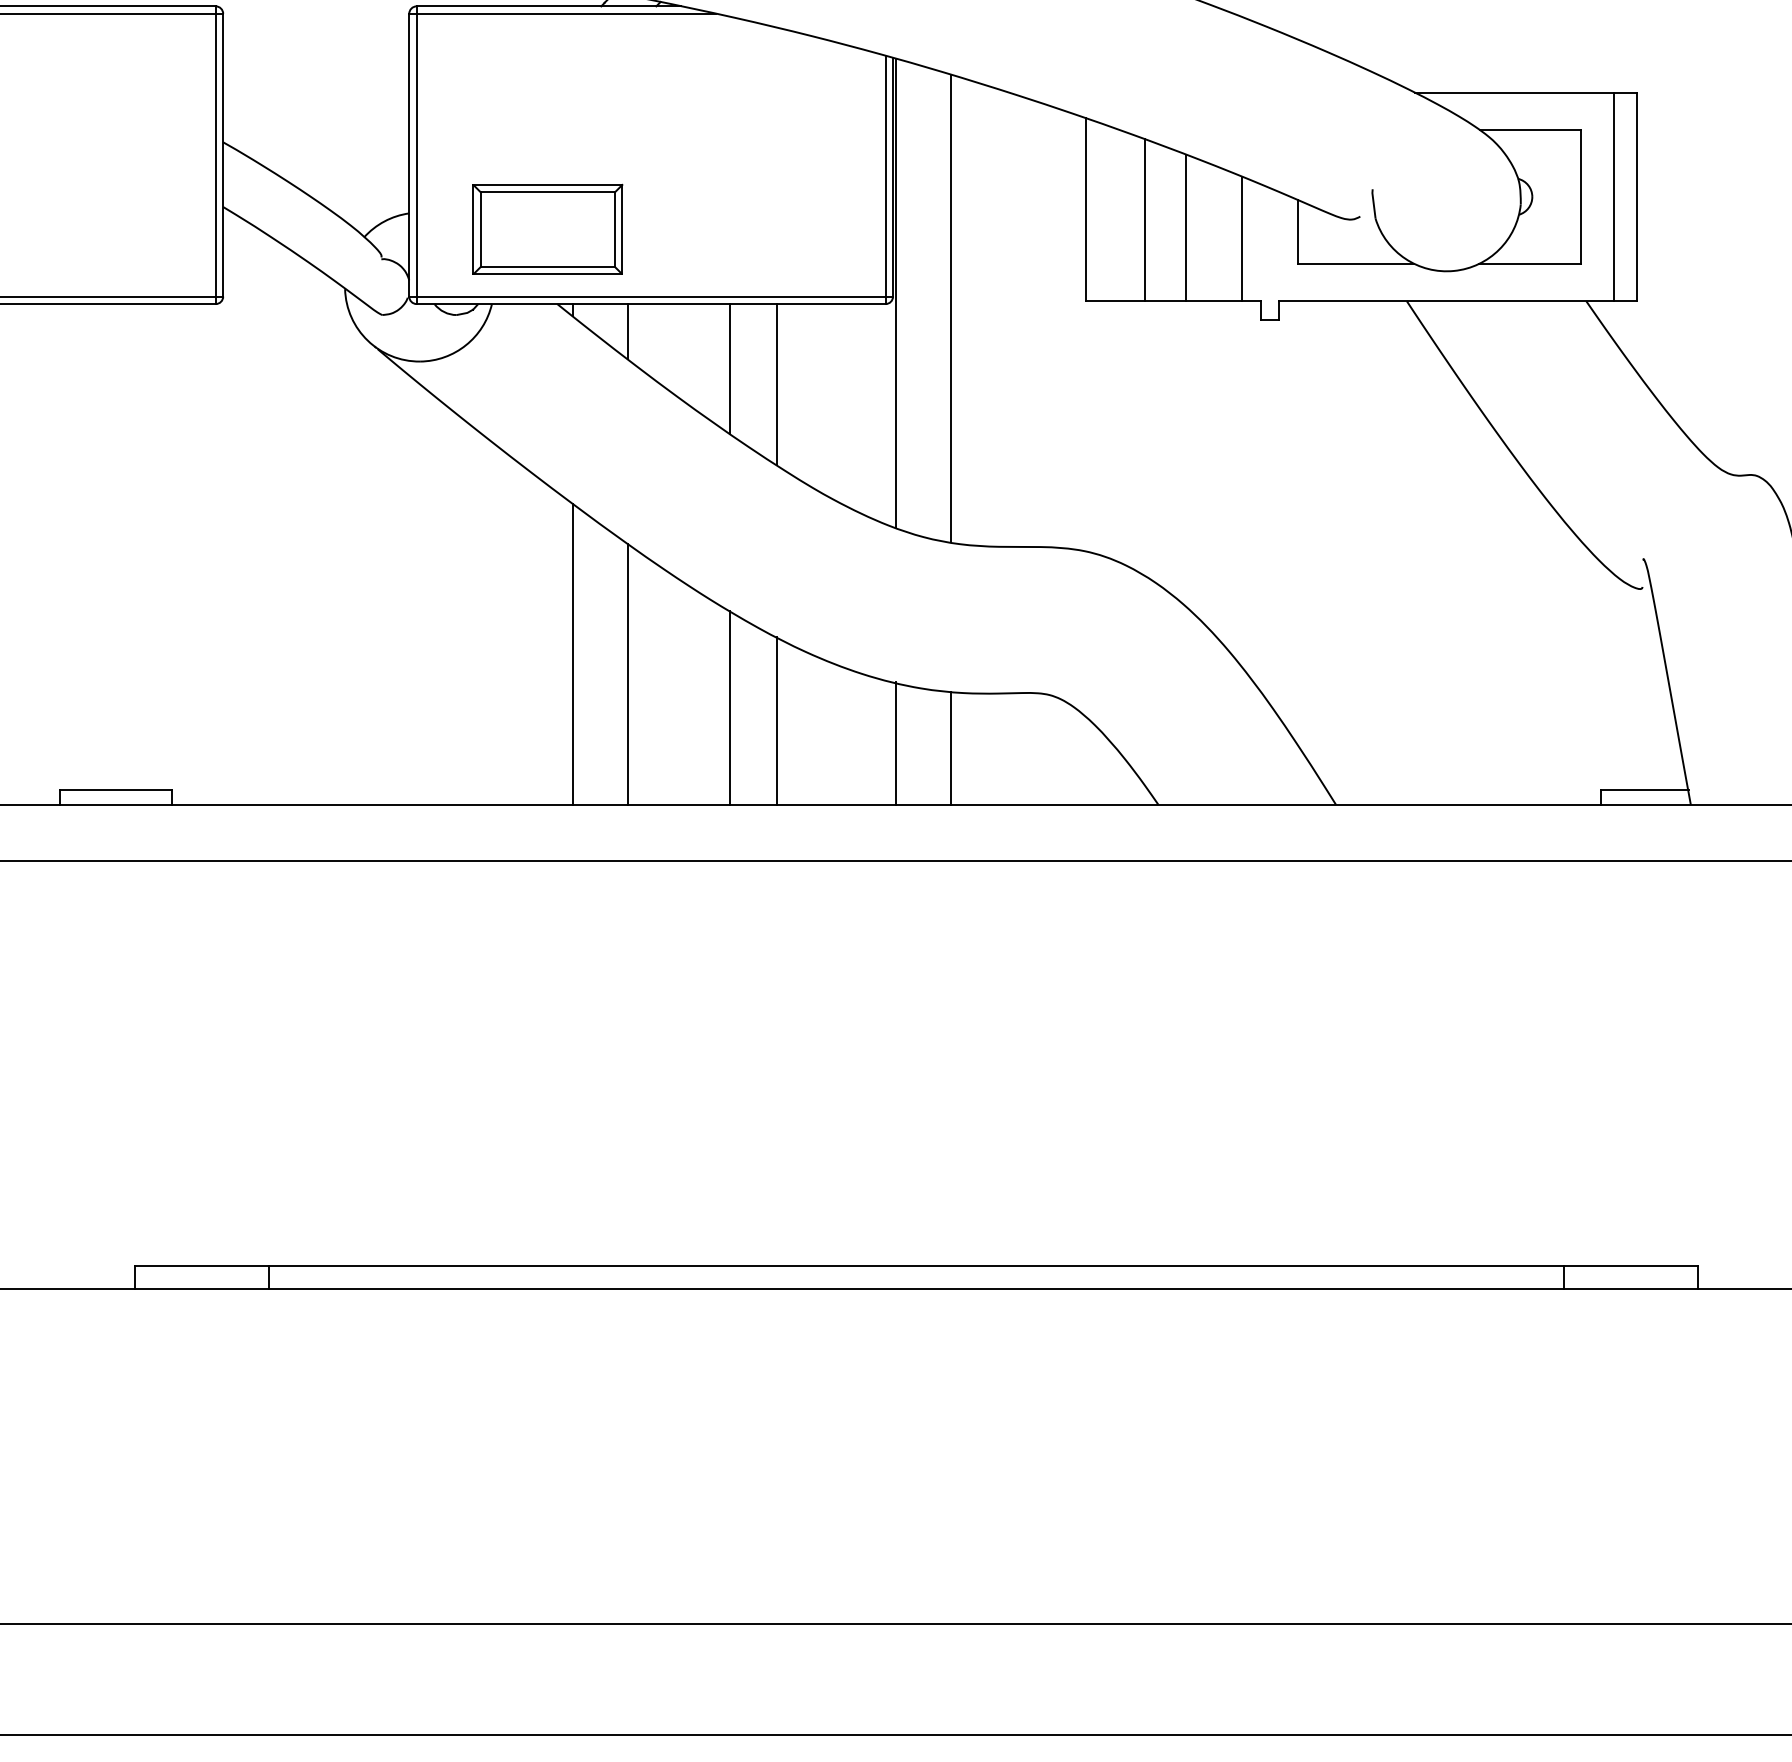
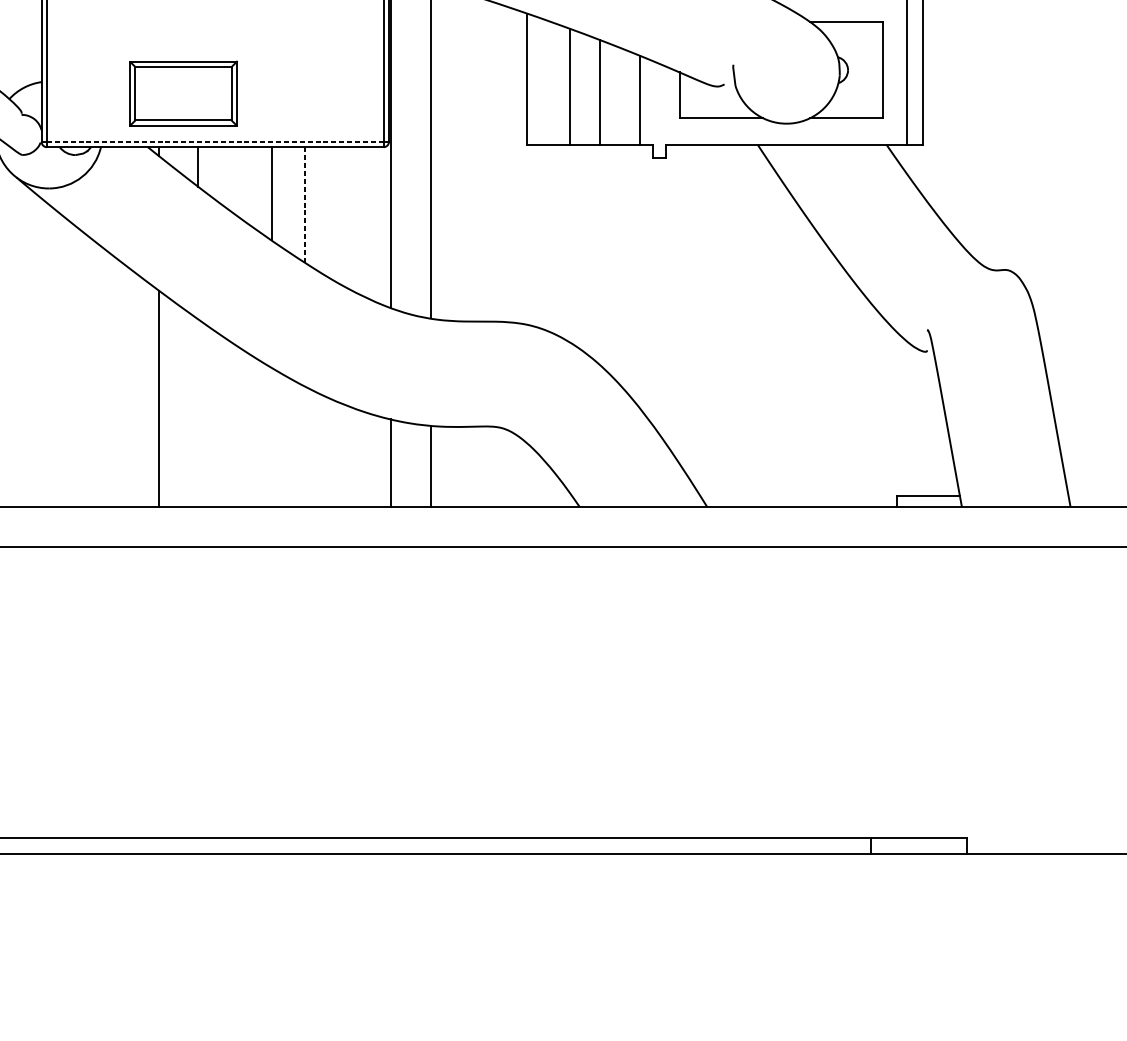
part: (547, 228) -> (183, 92), moved
line: (651, 296) -> (215, 141), solid -> dashed
line: (776, 384) -> (305, 204), solid -> dashed
line: (627, 673) -> (198, 412), removed
line: (729, 707) -> (271, 436), removed
line: (776, 720) -> (305, 446), removed

